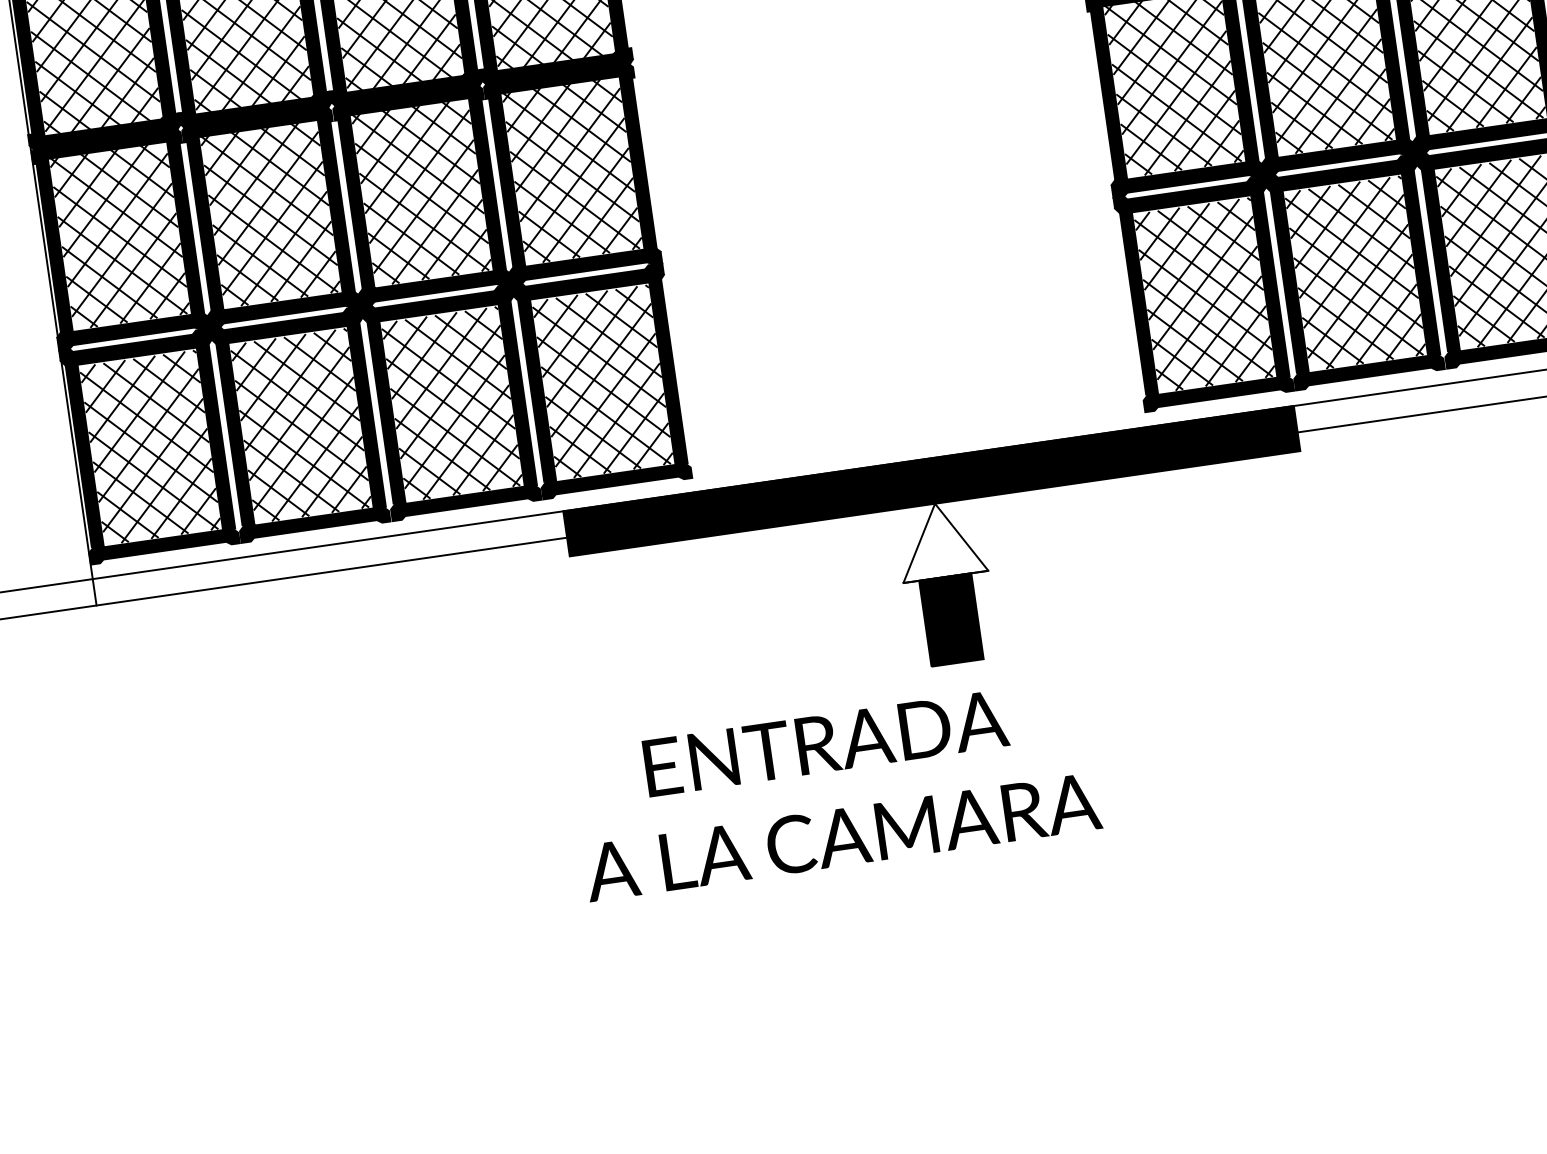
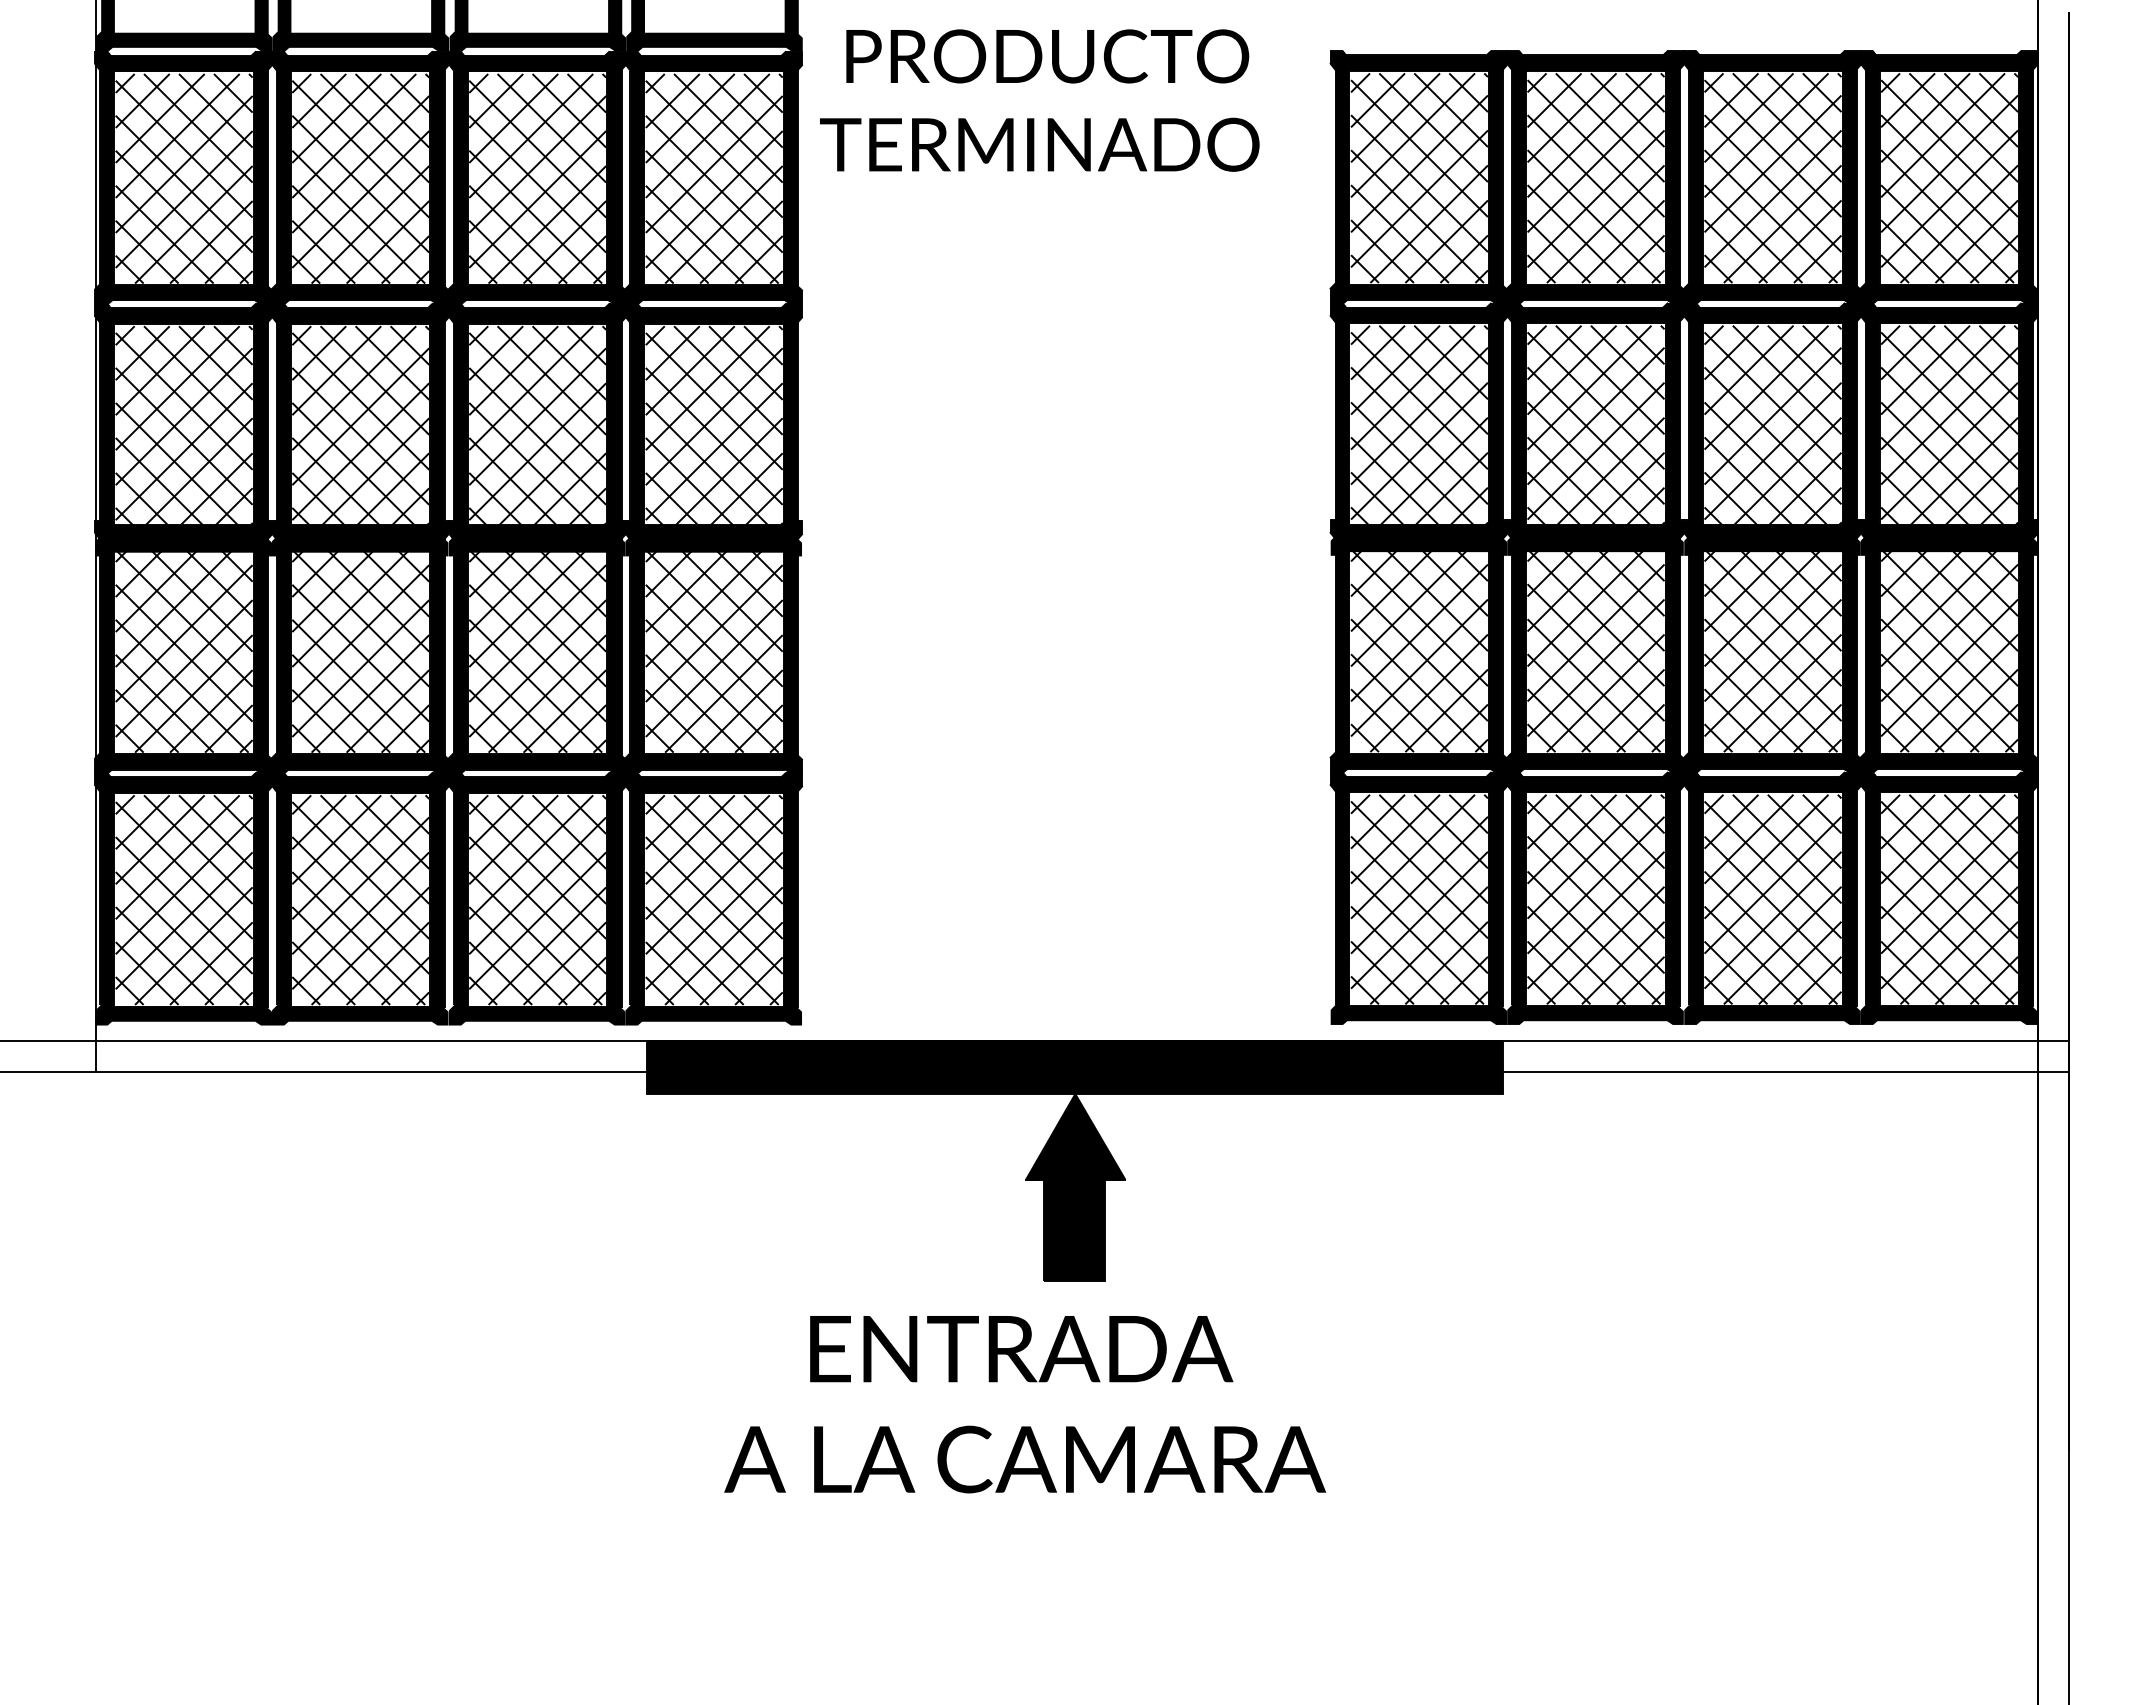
fill: (940, 539) -> (1075, 1136), added
text: (836, 790) -> (1025, 1404), moved

